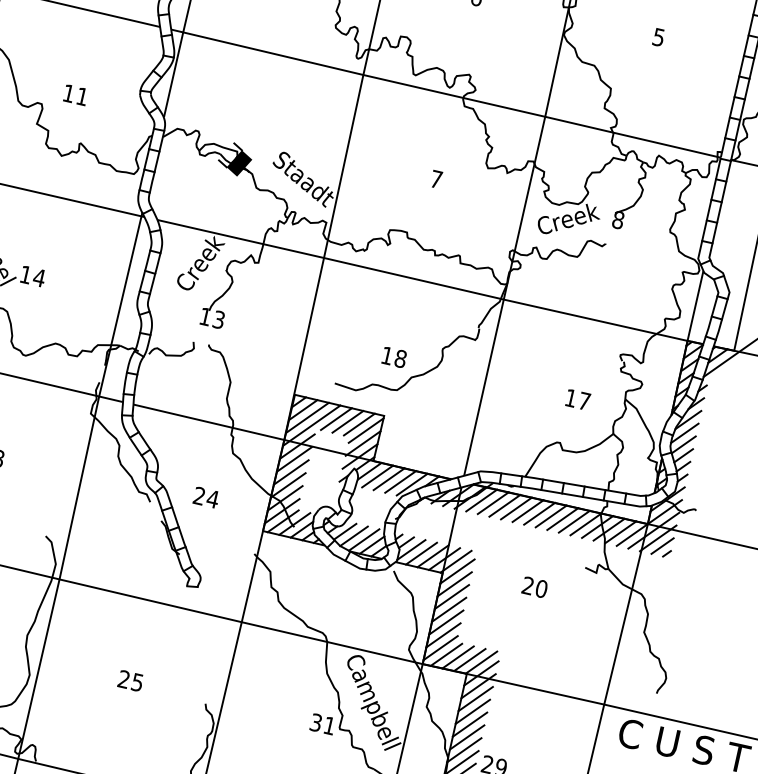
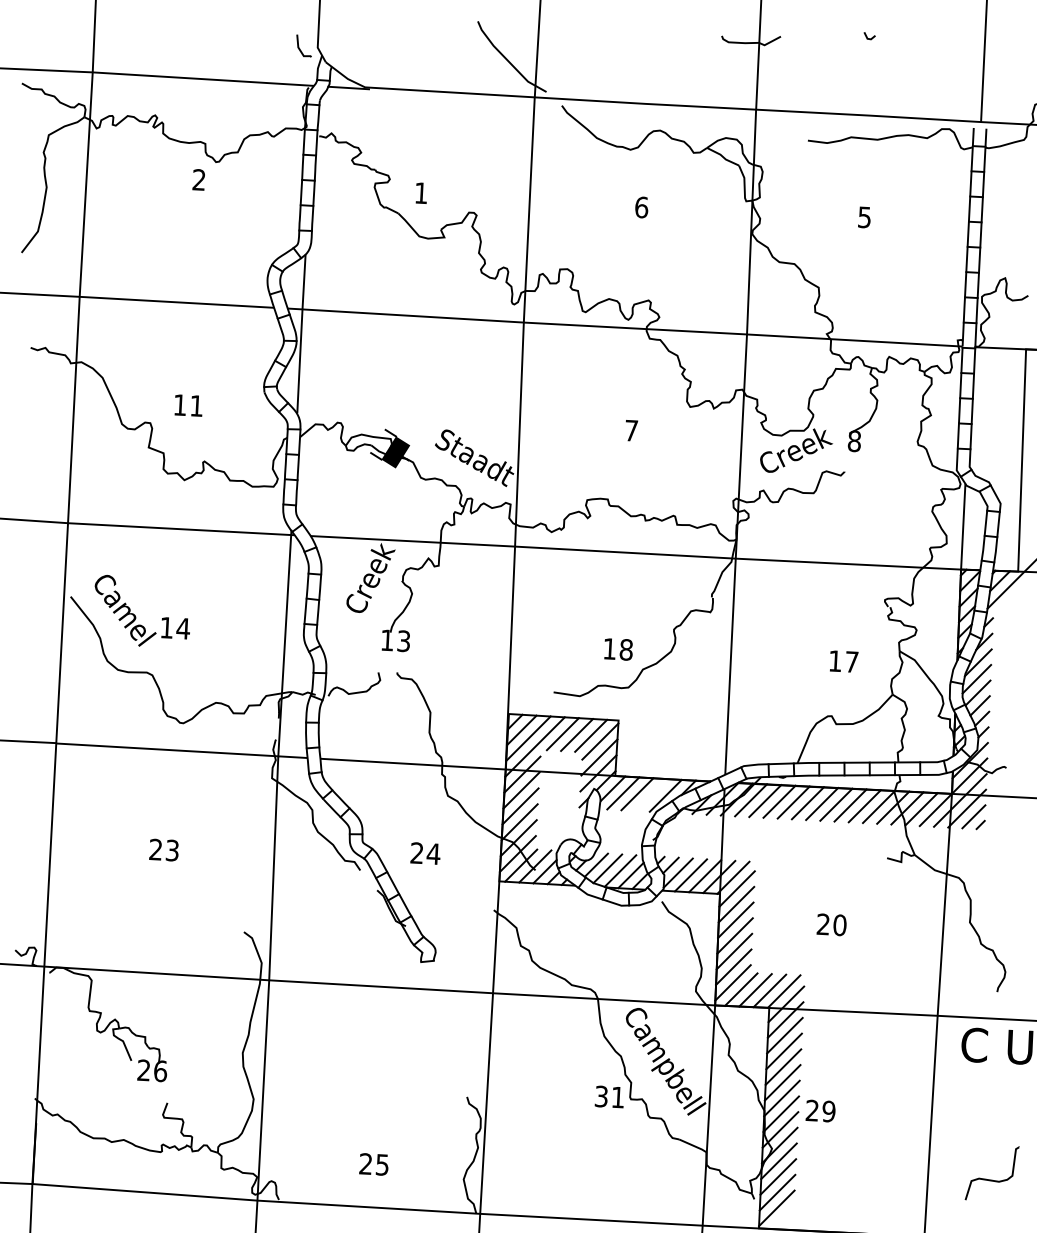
line: (400, 482) -> (651, 795), removed
text: (534, 587) -> (831, 924), moved
text: (130, 680) -> (373, 1164), moved

